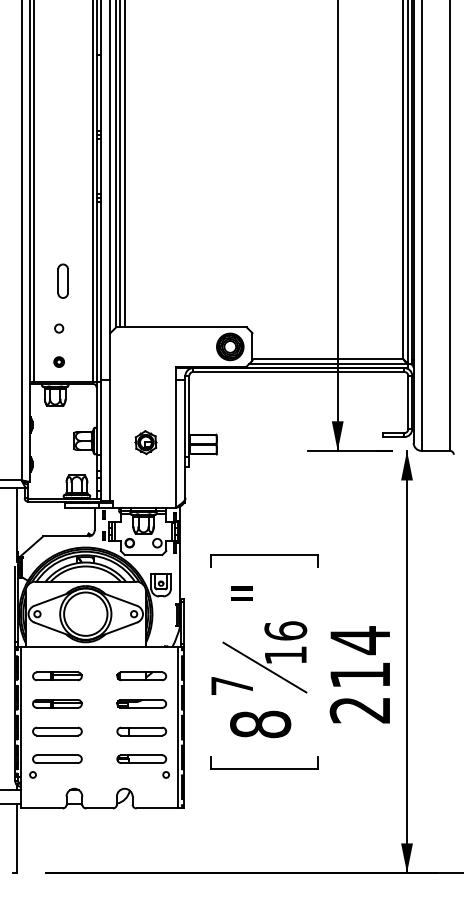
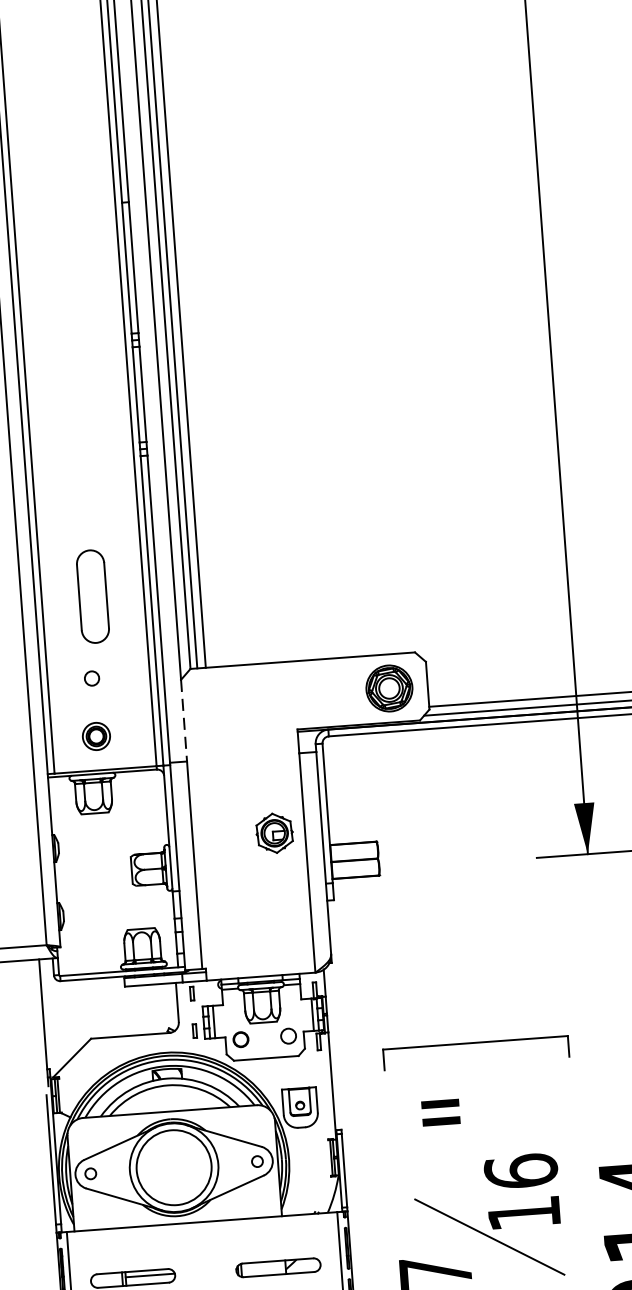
part: (62, 280) -> (91, 595), size x1.6
line: (110, 356) -> (184, 720), solid -> dashed
part: (58, 361) -> (95, 735), size x1.6
part: (145, 442) -> (273, 833), moved

